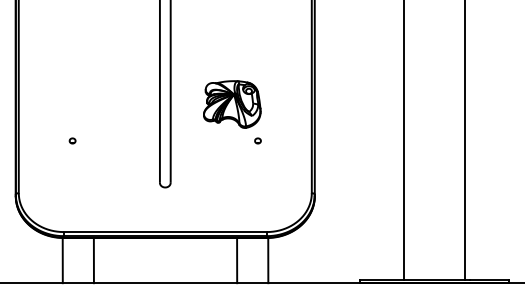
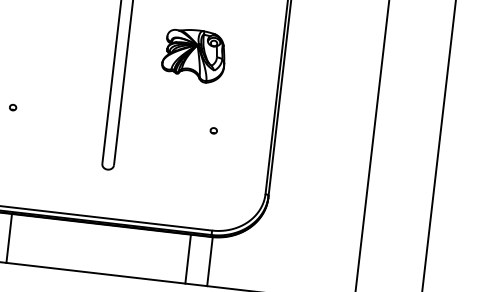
part: (232, 104) -> (194, 55), moved
line: (93, 260) -> (8, 238), moved
line: (237, 260) -> (188, 259), moved

